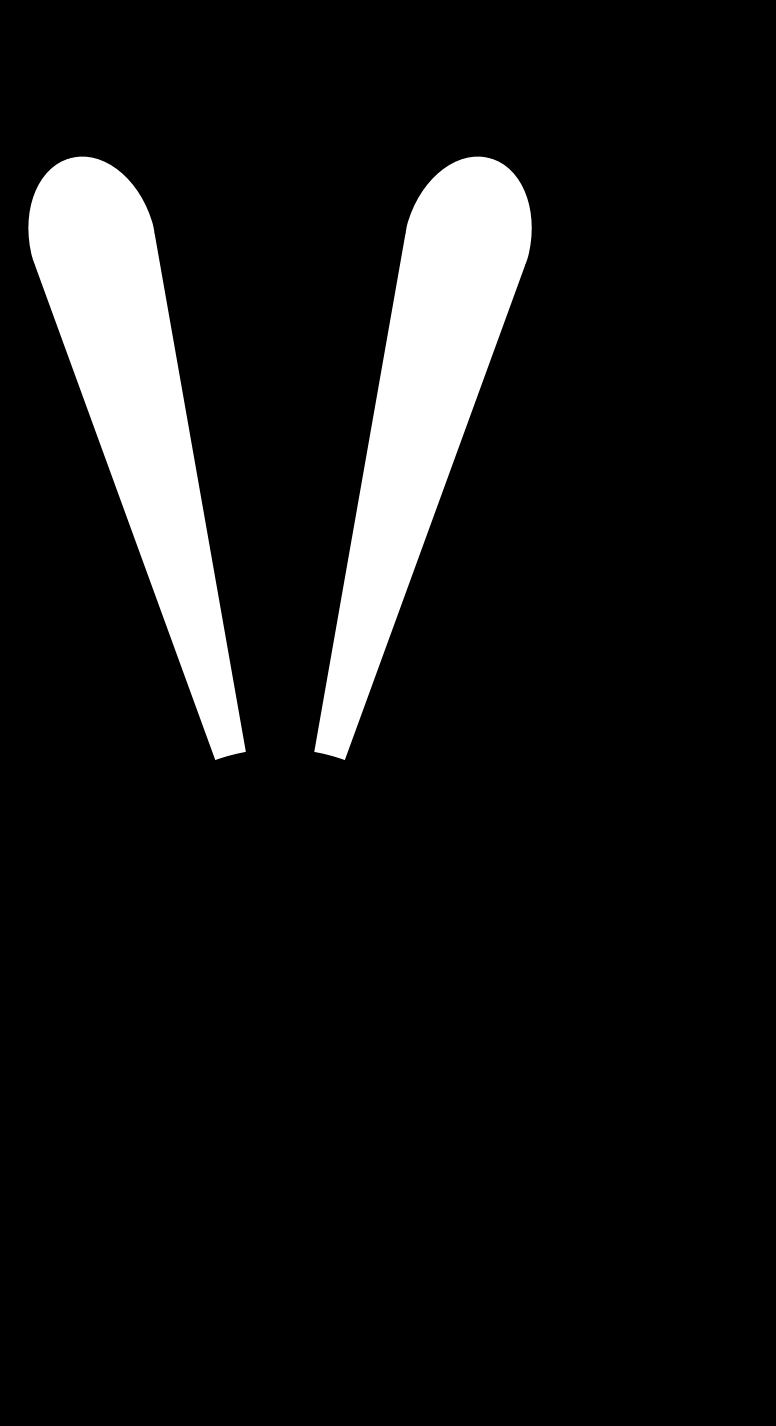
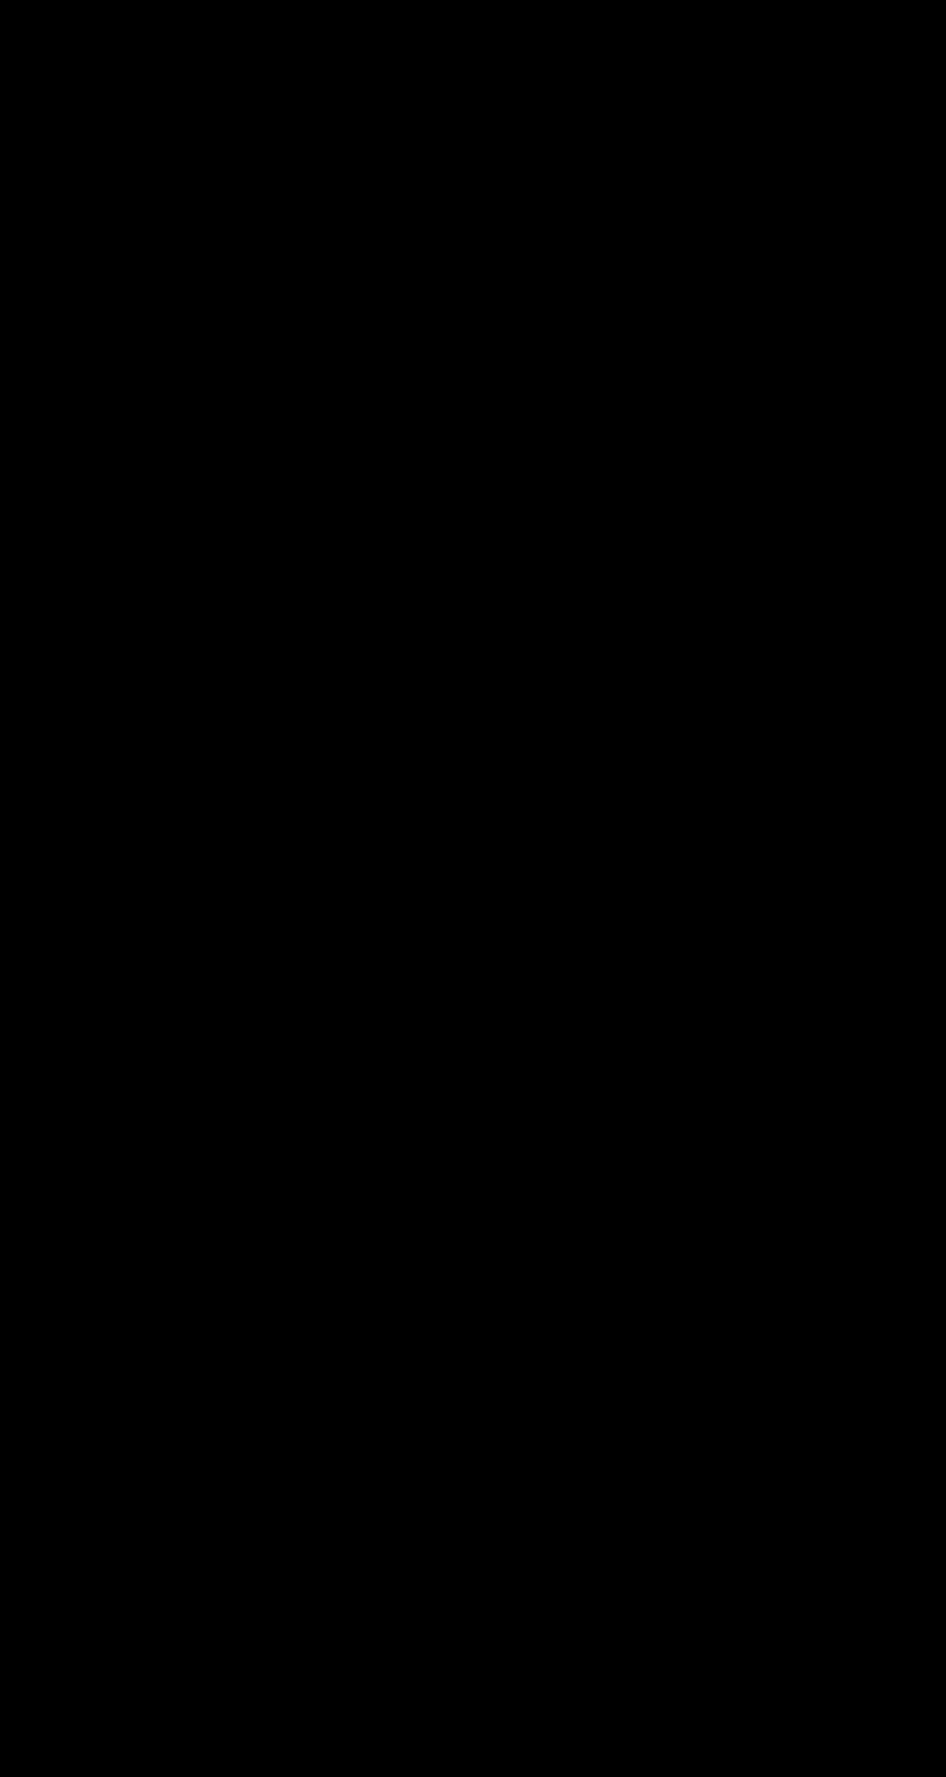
fill: (136, 458) -> (155, 562), added
fill: (422, 458) -> (531, 562), added

